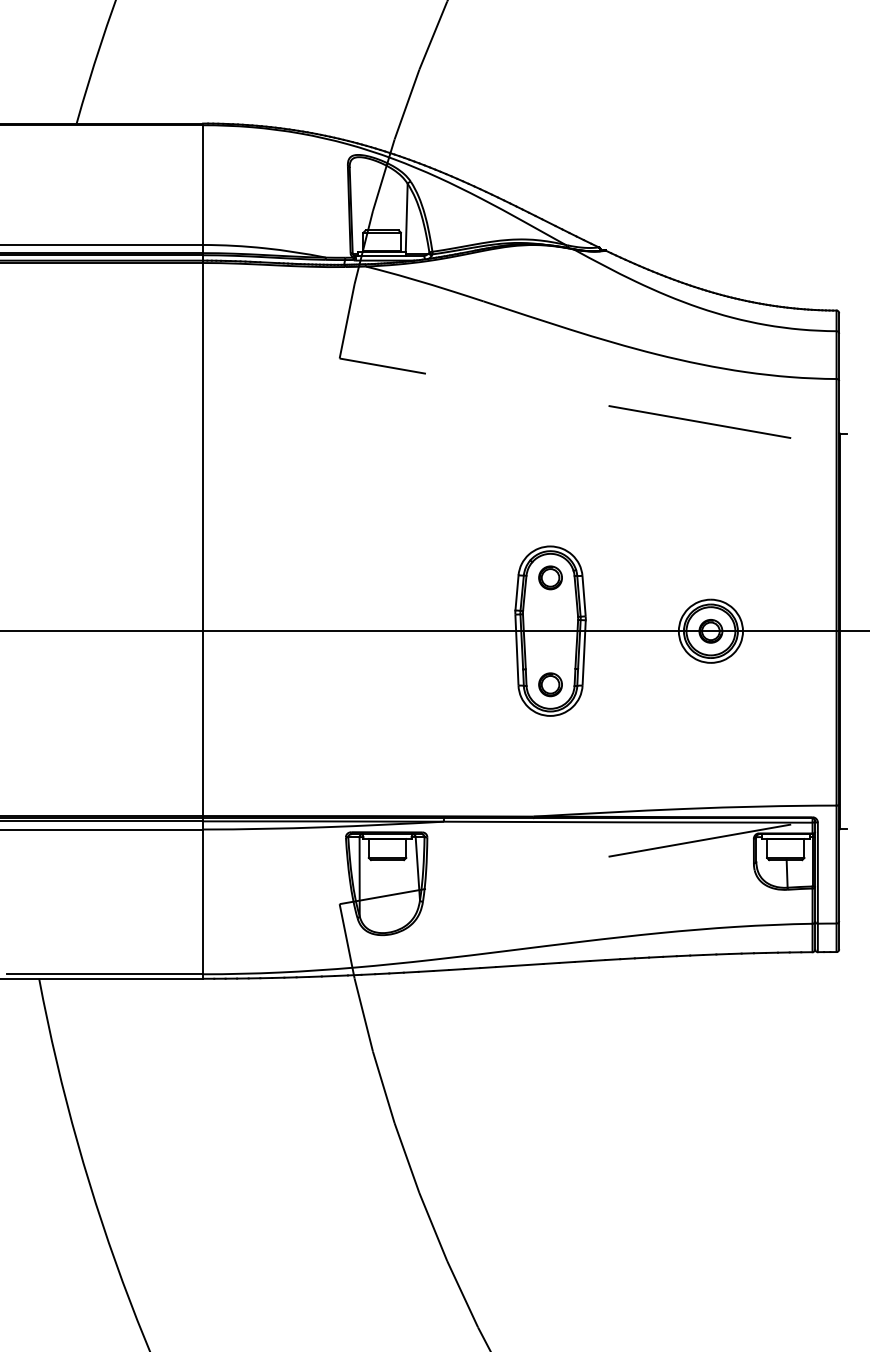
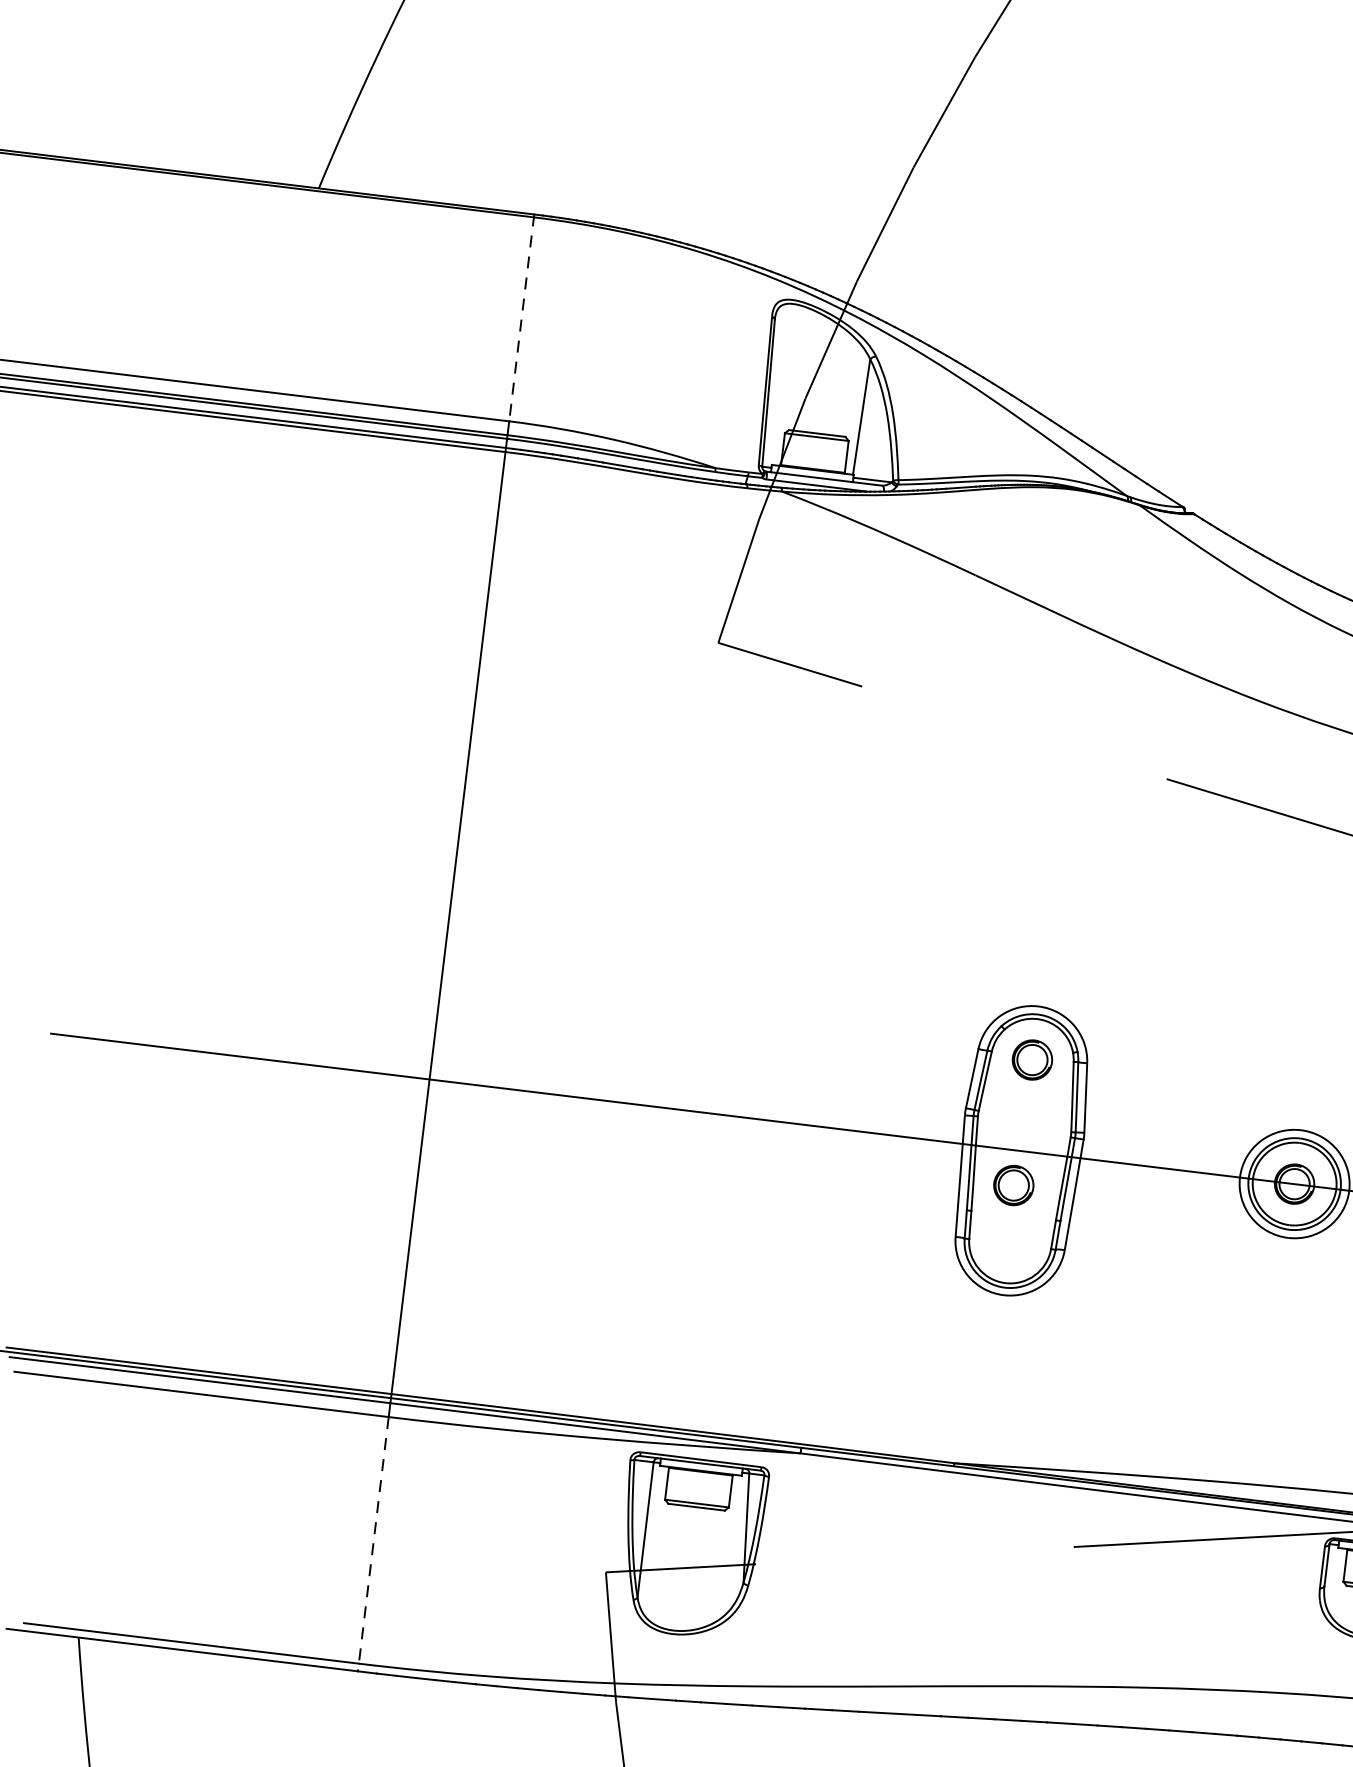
line: (203, 184) -> (522, 318), solid -> dashed
part: (550, 684) -> (1013, 1185), moved
line: (203, 904) -> (373, 1544), solid -> dashed

